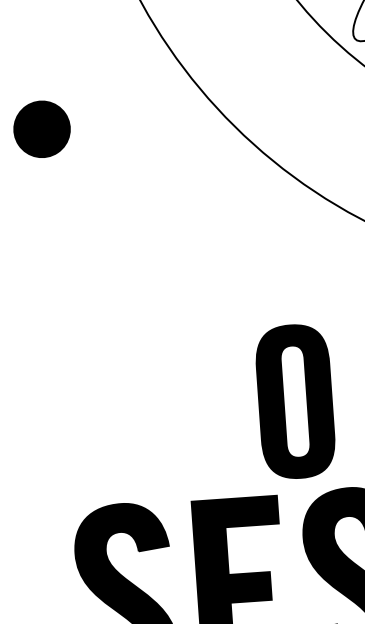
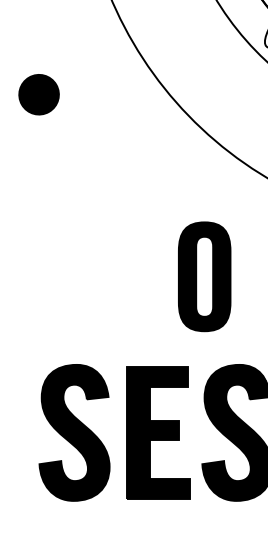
part: (295, 401) -> (204, 276), moved

